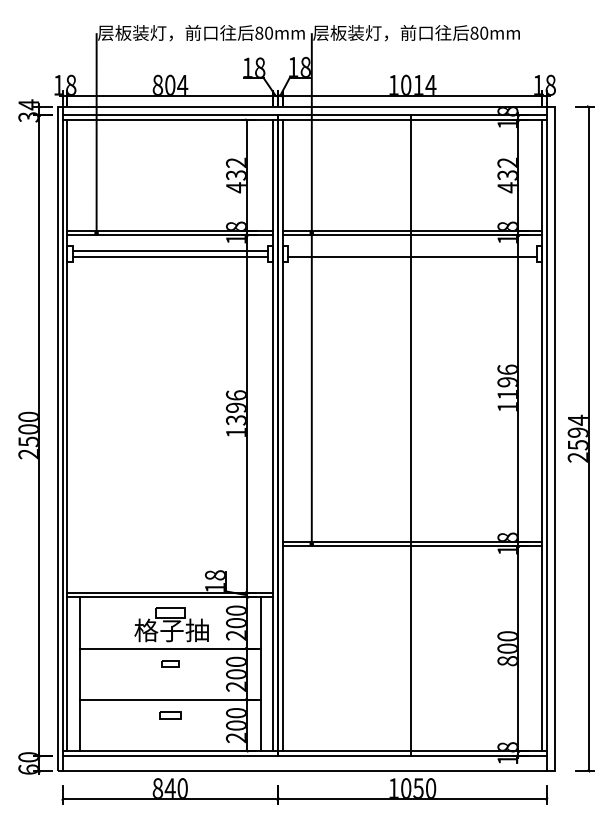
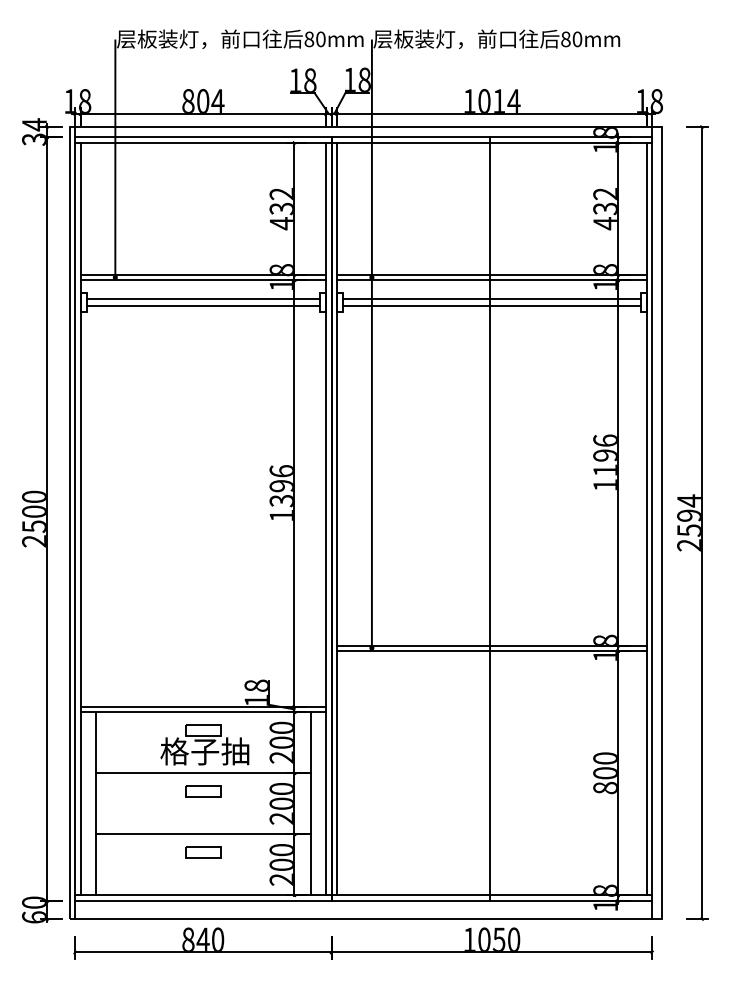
line: (412, 250) -> (491, 298), added
part: (170, 663) -> (203, 790), size x1.67
part: (170, 715) -> (203, 852), size x1.43

